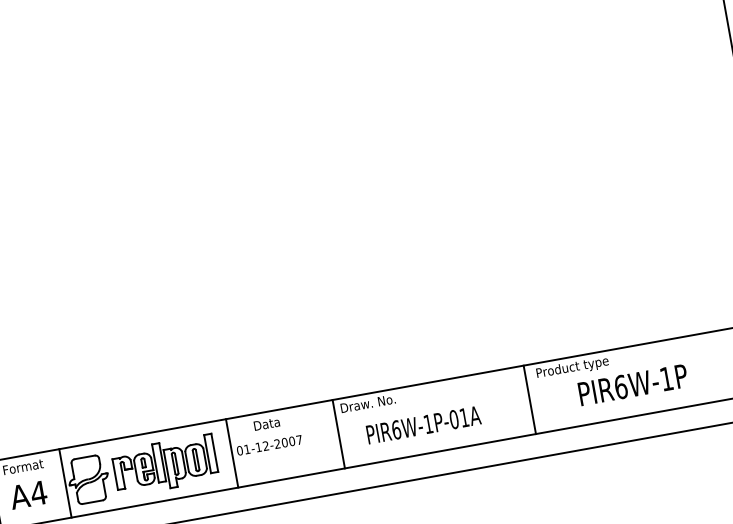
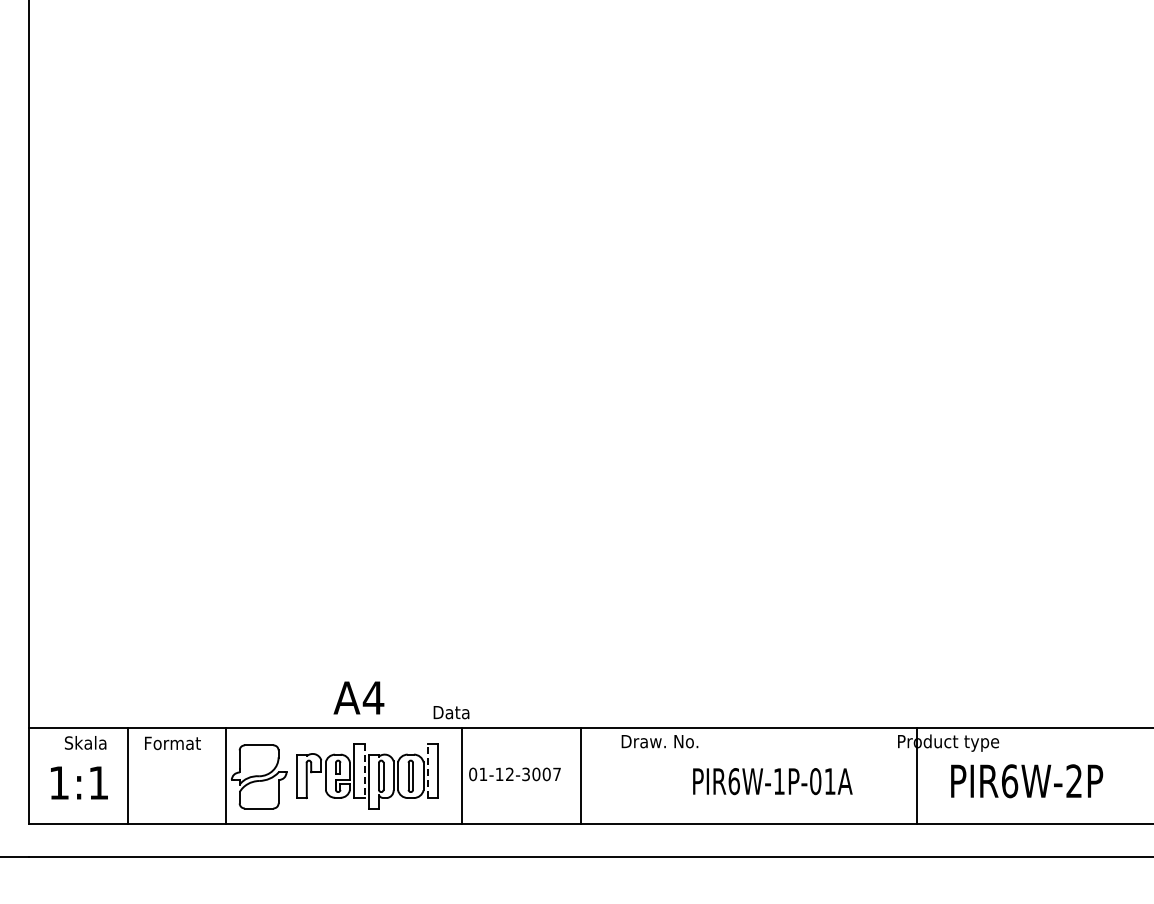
text: (666, 378) -> (1073, 780), PIR6W-1P -> PIR6W-2P
line: (530, 399) -> (917, 775), moved
text: (266, 424) -> (451, 712), moved
text: (423, 425) -> (772, 781), moved
line: (338, 433) -> (581, 775), moved
text: (277, 444) -> (525, 774), 01-12-2007 -> 01-12-3007
line: (208, 454) -> (428, 771), solid -> dashed
line: (162, 462) -> (364, 771), solid -> dashed
text: (28, 494) -> (358, 697), moved

